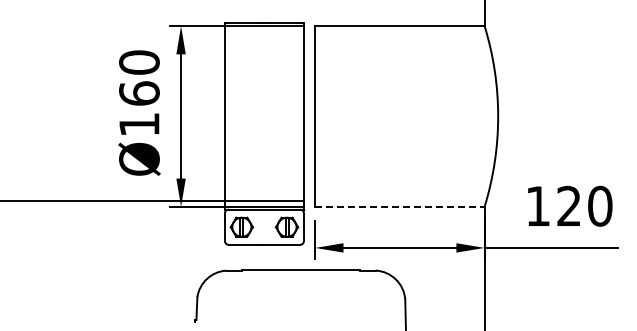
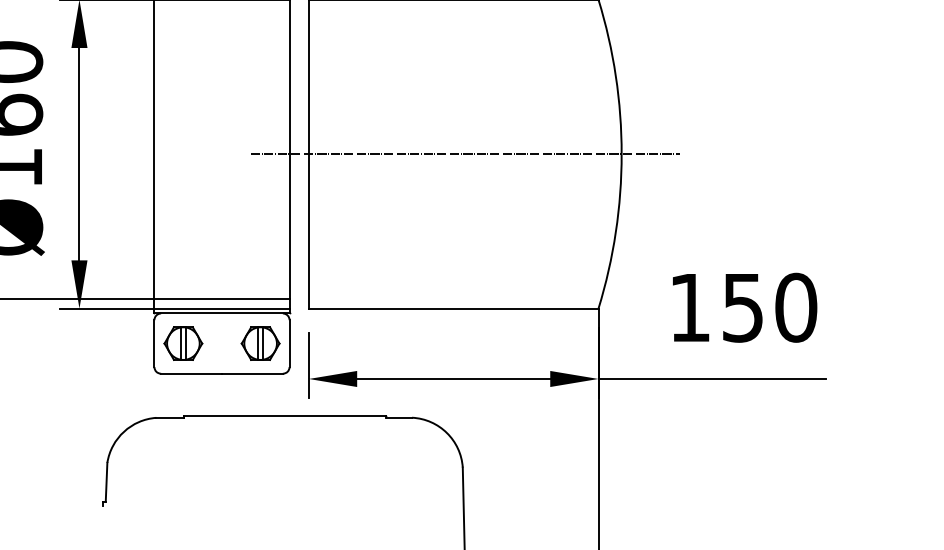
line: (406, 116) -> (464, 154), added
text: (568, 205) -> (741, 306), 120 -> 150
line: (399, 206) -> (452, 308), dashed -> solid

